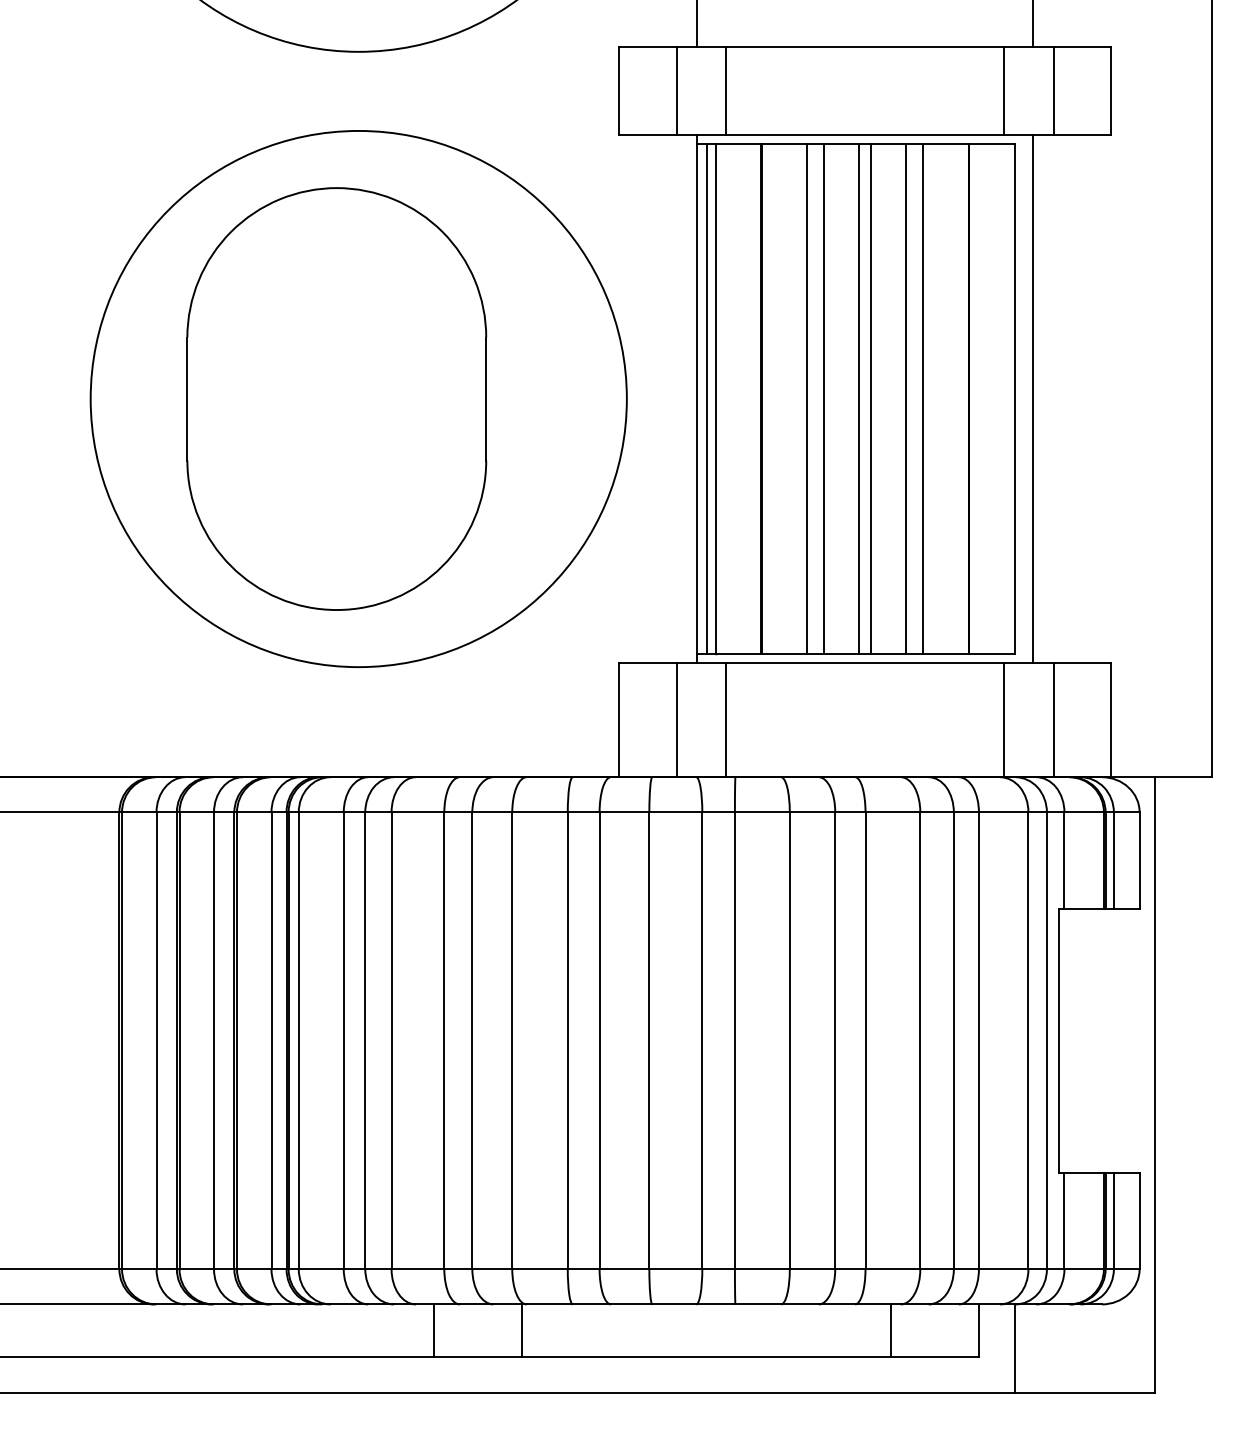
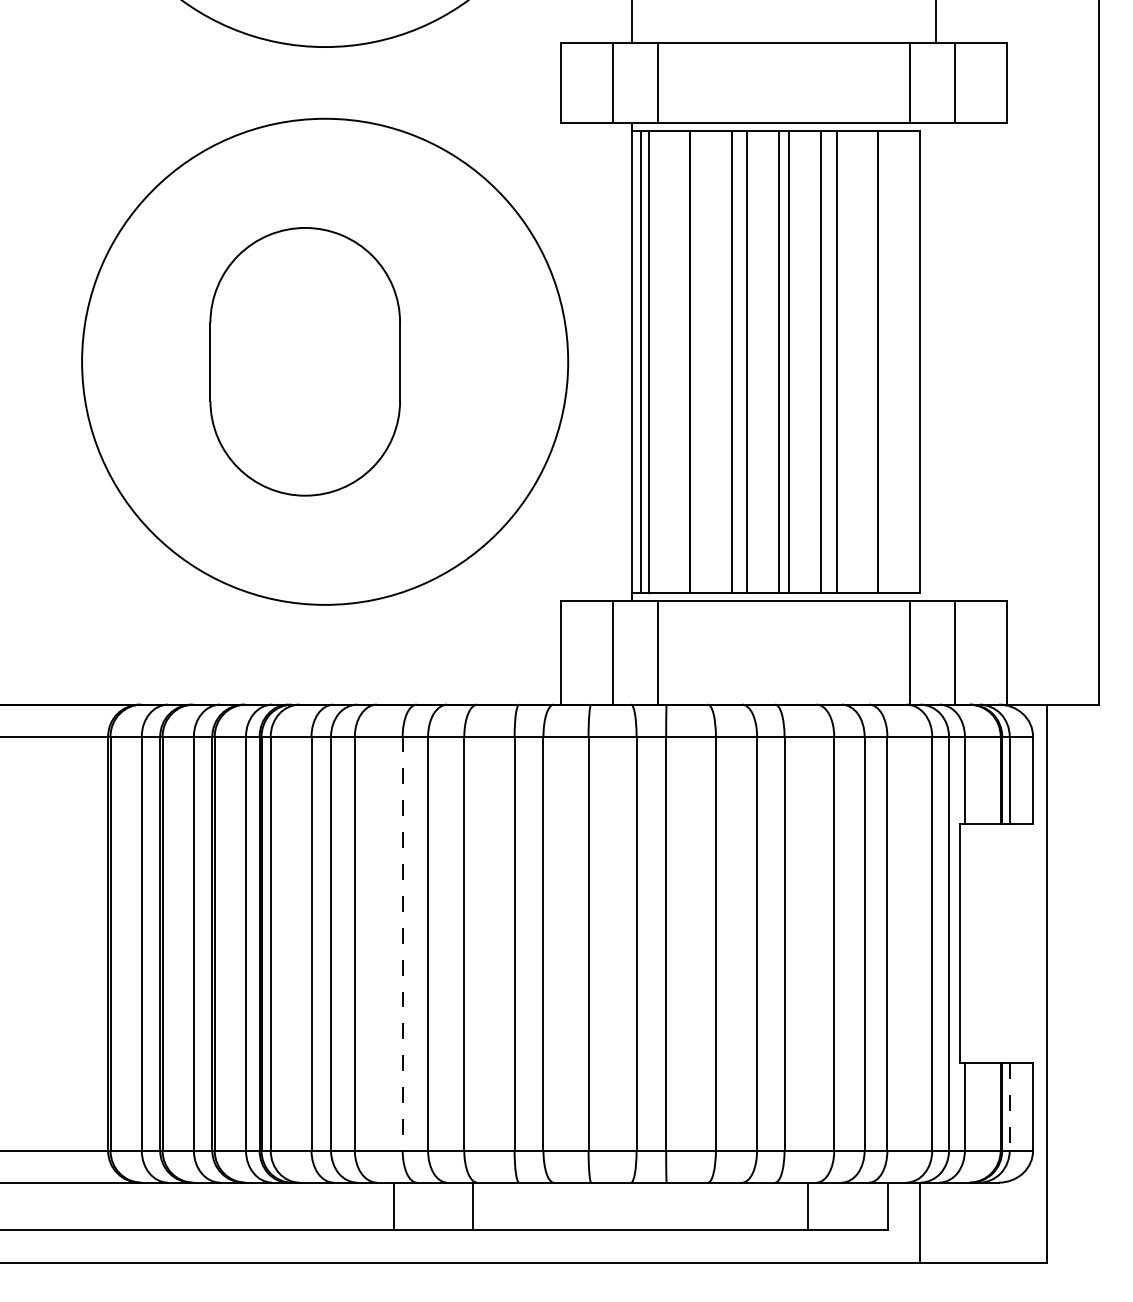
part: (336, 398) -> (304, 361), size x0.7
line: (1032, 398) -> (935, 361), removed
line: (444, 1041) -> (402, 944), solid -> dashed
line: (1113, 1221) -> (1009, 1107), solid -> dashed

